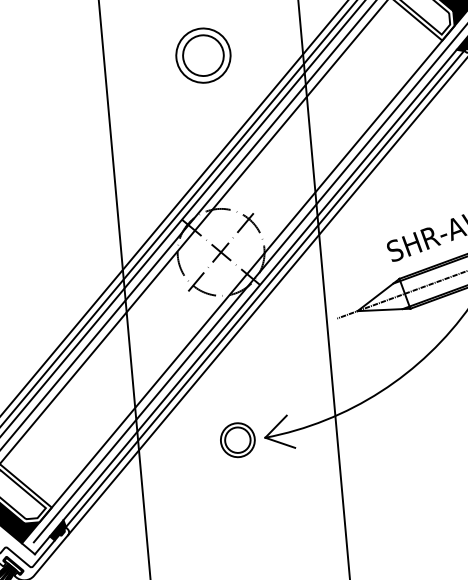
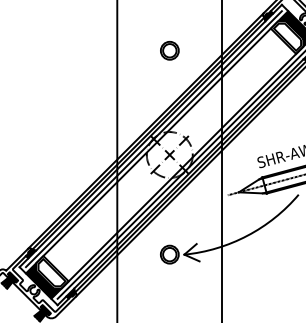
part: (202, 55) -> (169, 50), size x0.62

